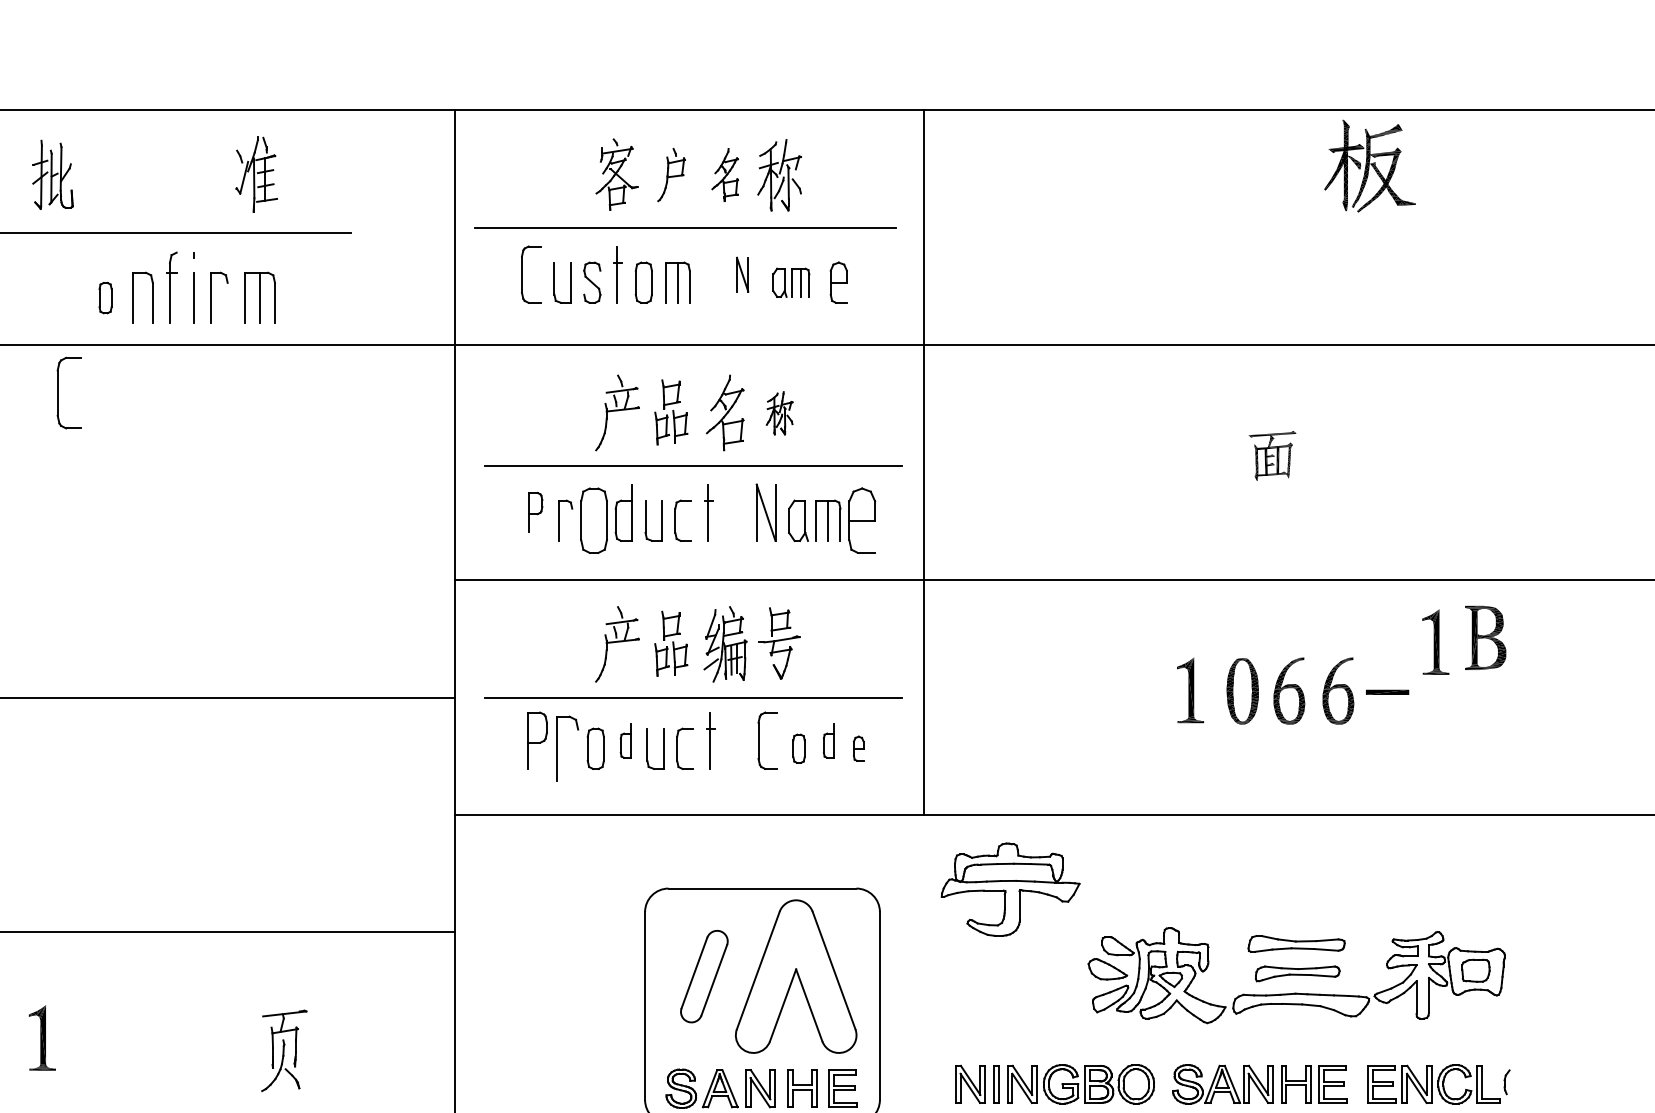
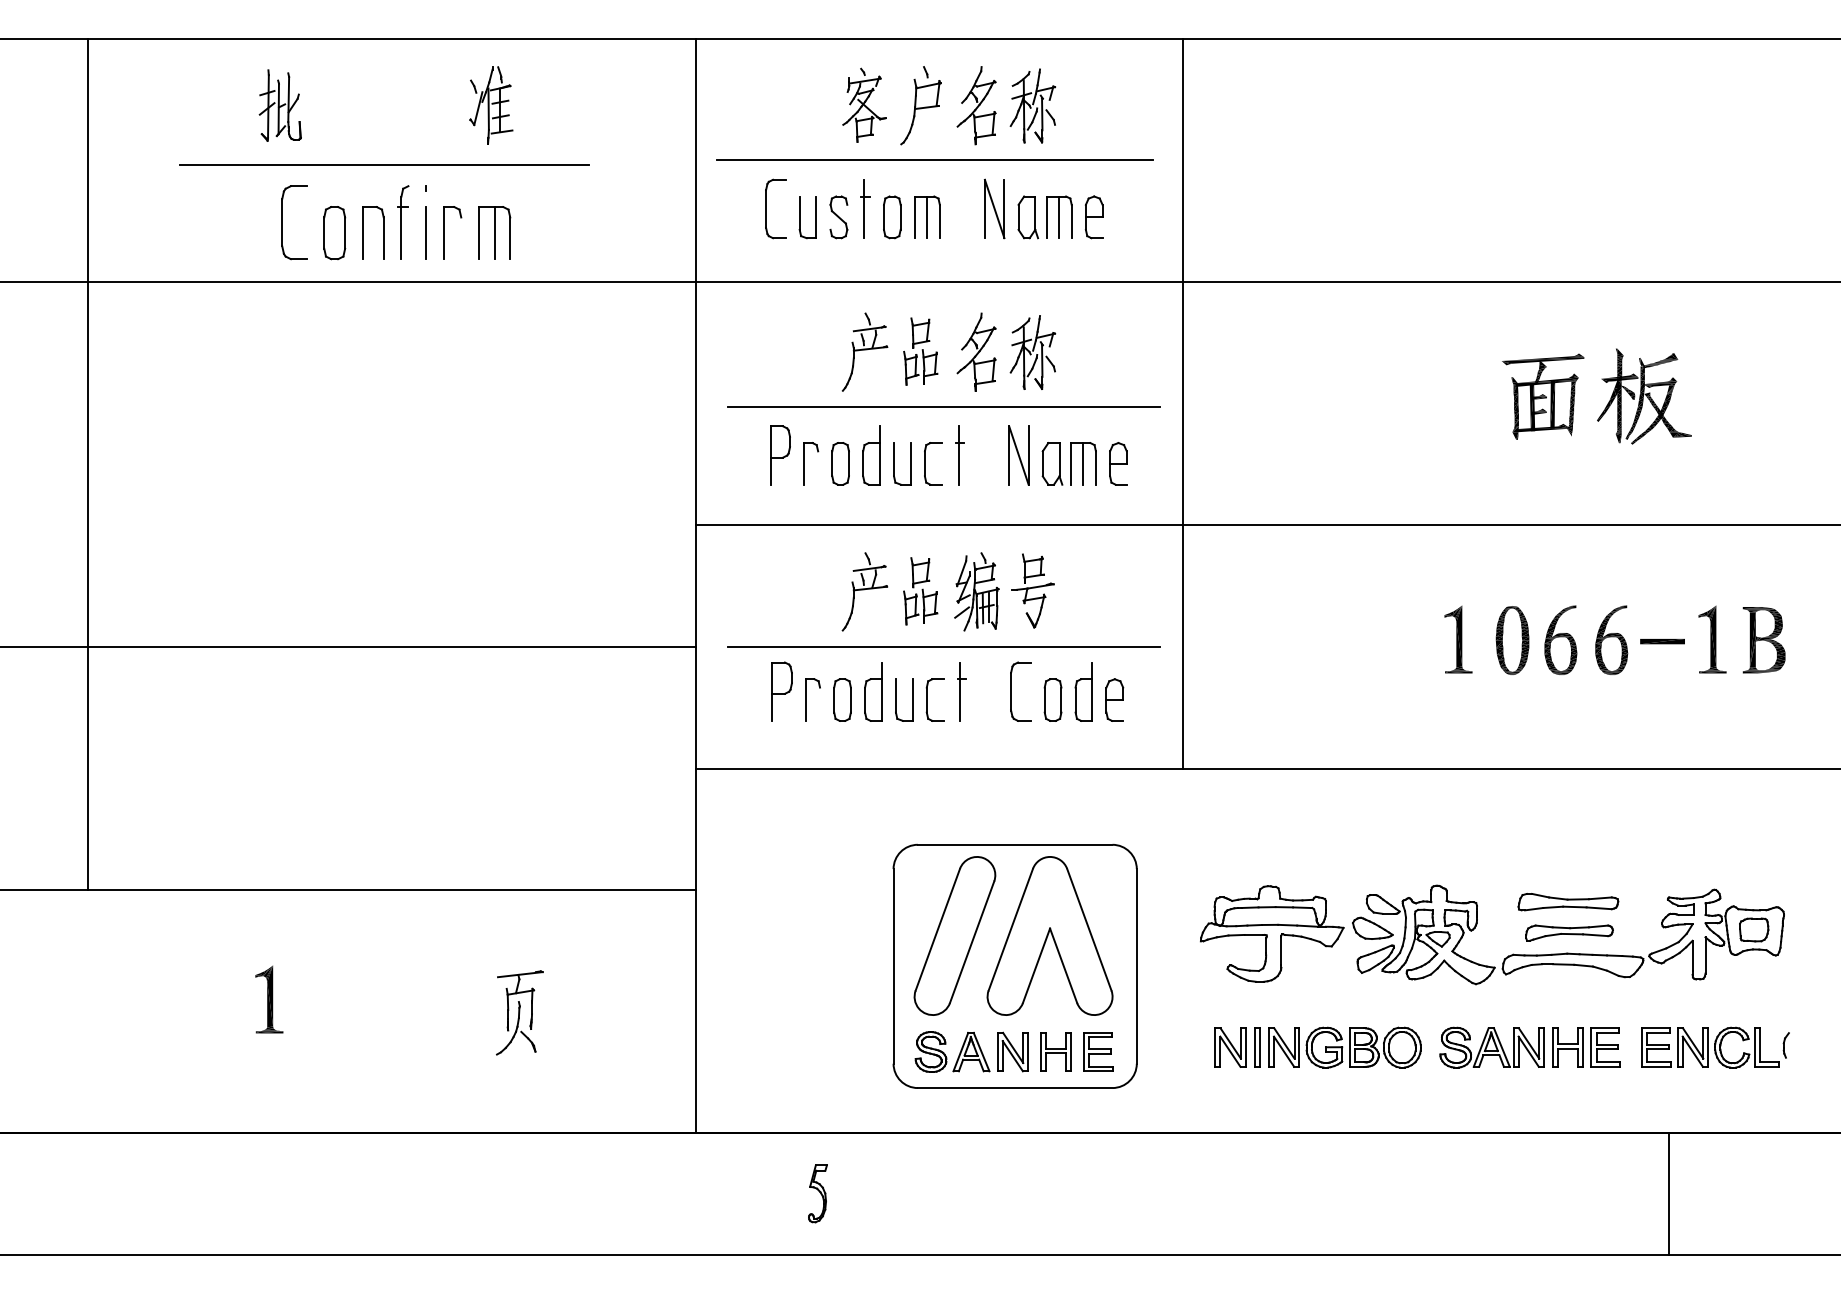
part: (1370, 166) -> (1644, 396), moved
part: (671, 174) -> (920, 105), size x1.43
part: (725, 174) -> (976, 105), size x1.43
part: (742, 274) -> (994, 208), size x1.67
part: (790, 282) -> (1044, 217), size x1.43
part: (105, 298) -> (334, 233), size x1.67
part: (57, 392) -> (282, 222), moved
part: (779, 413) -> (1032, 352), size x1.67
part: (1272, 455) -> (1543, 396), size x1.67
part: (535, 512) -> (780, 455), size x1.43
part: (593, 520) -> (840, 463), size x0.62
part: (862, 520) -> (1118, 463), size x0.62
part: (1485, 638) -> (1763, 640), moved
part: (1435, 642) -> (1712, 639), moved
part: (625, 740) -> (873, 691), size x1.67
part: (828, 740) -> (1083, 691), size x1.67
part: (566, 748) -> (812, 699), size x0.62
part: (798, 748) -> (1052, 699), size x1.43
part: (858, 748) -> (1114, 699), size x1.67
part: (1010, 889) -> (1272, 933), moved
part: (703, 976) -> (954, 935), size x1.67

